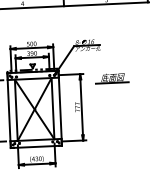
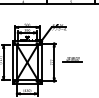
part: (112, 77) -> (72, 59), moved

